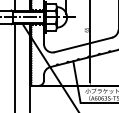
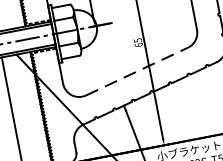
line: (83, 44) -> (137, 70), solid -> dashed

